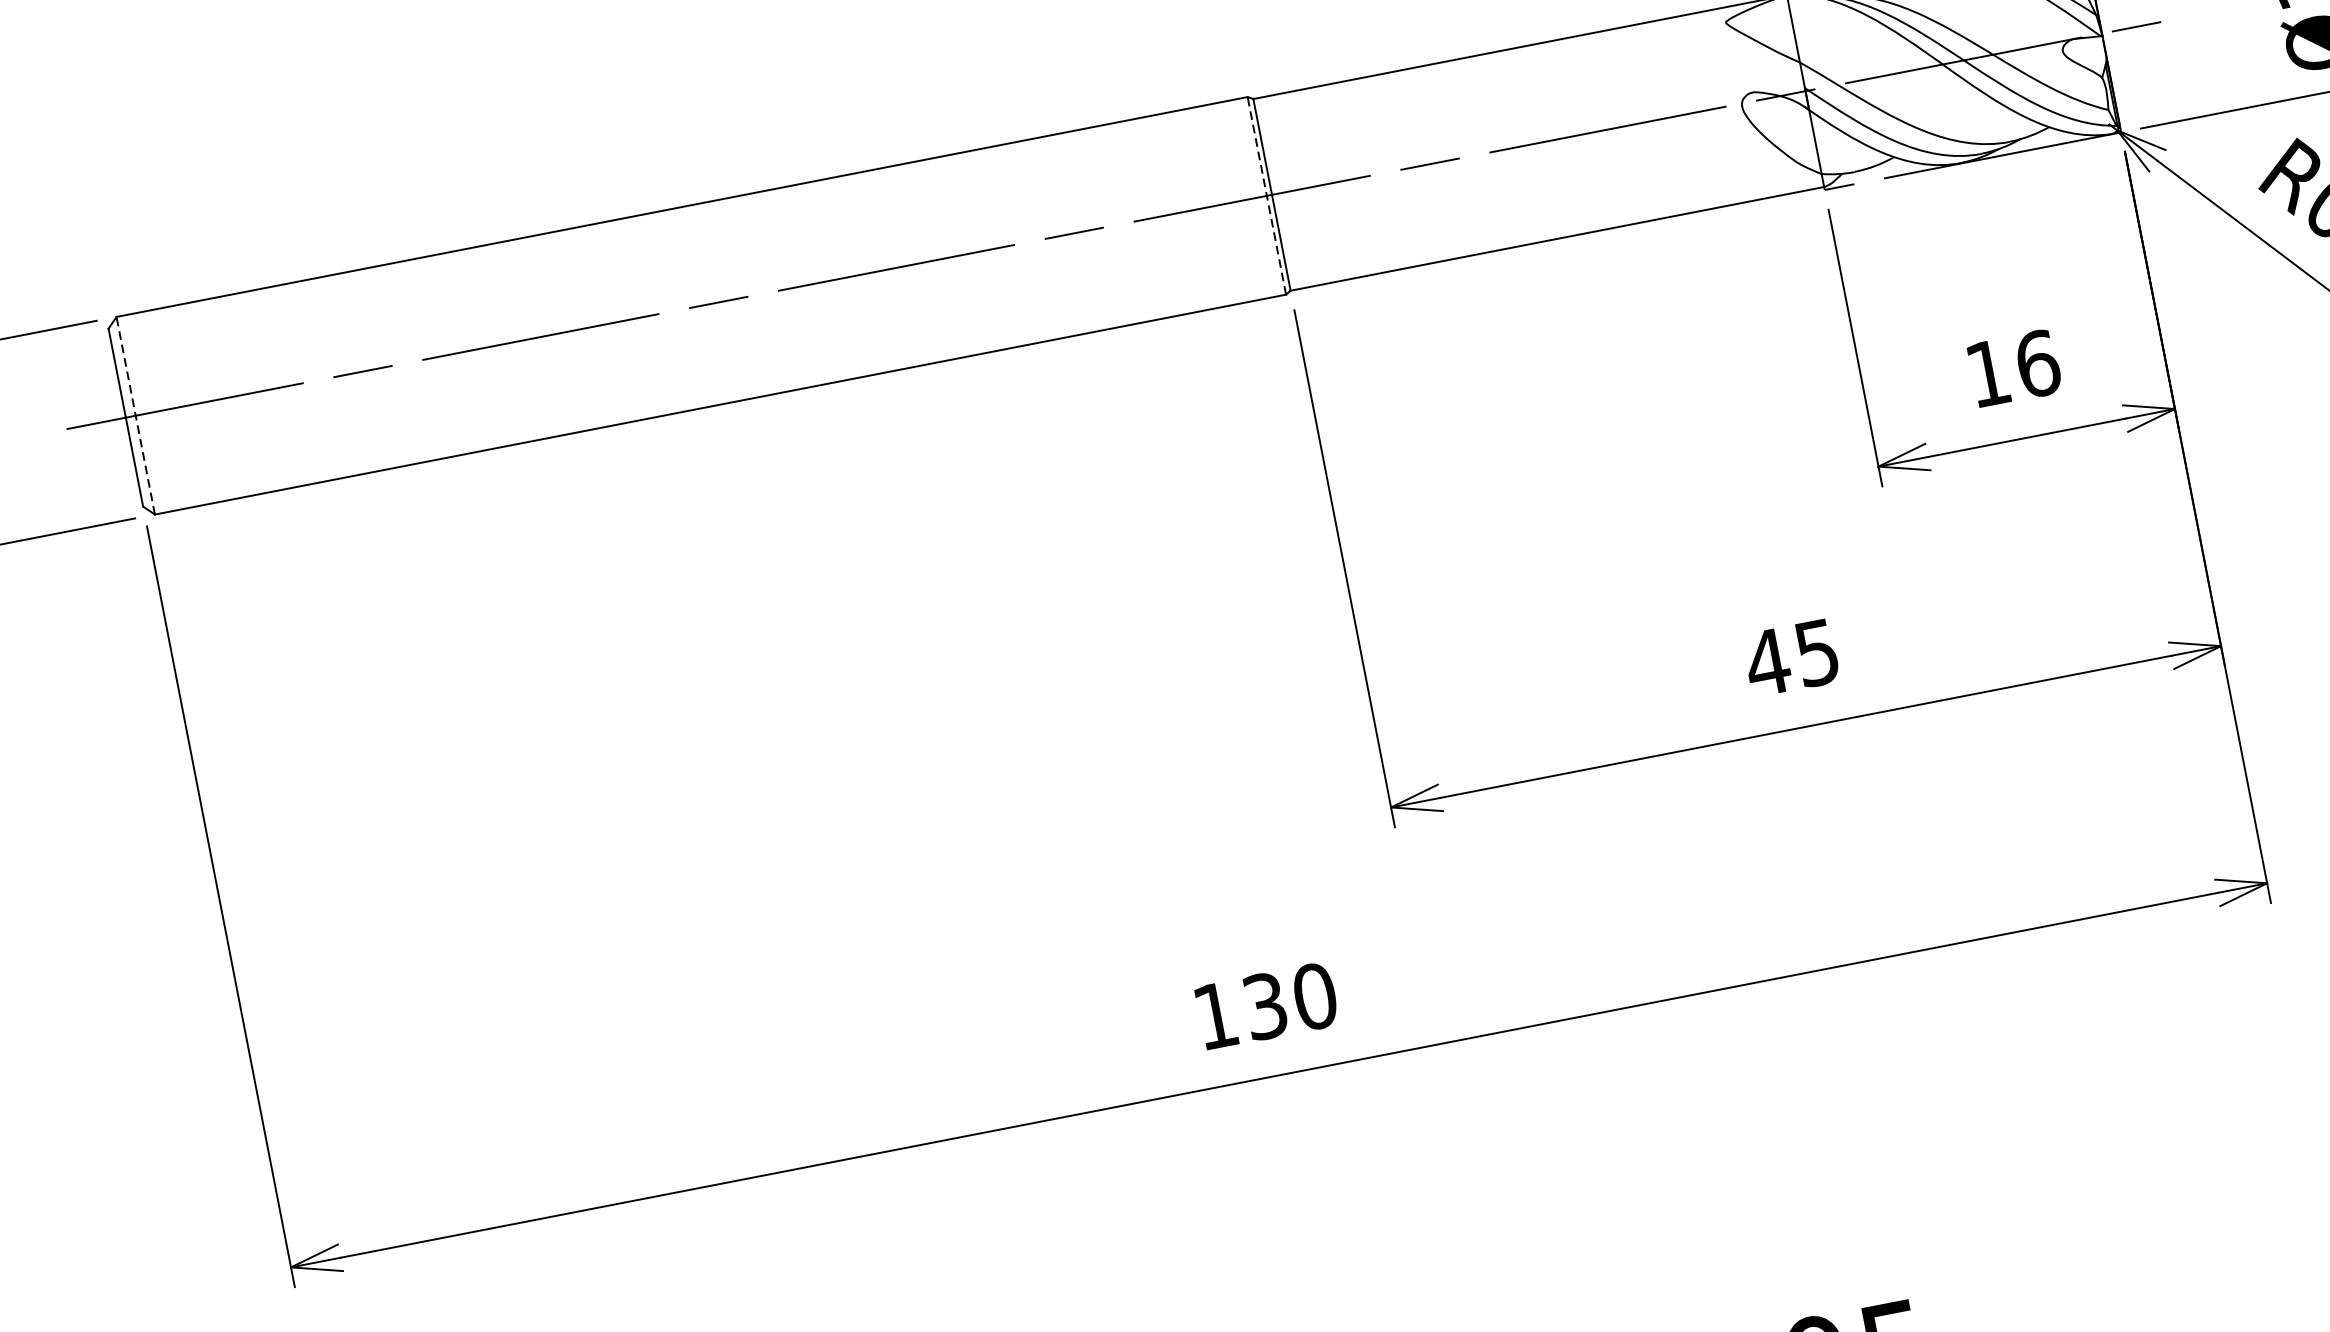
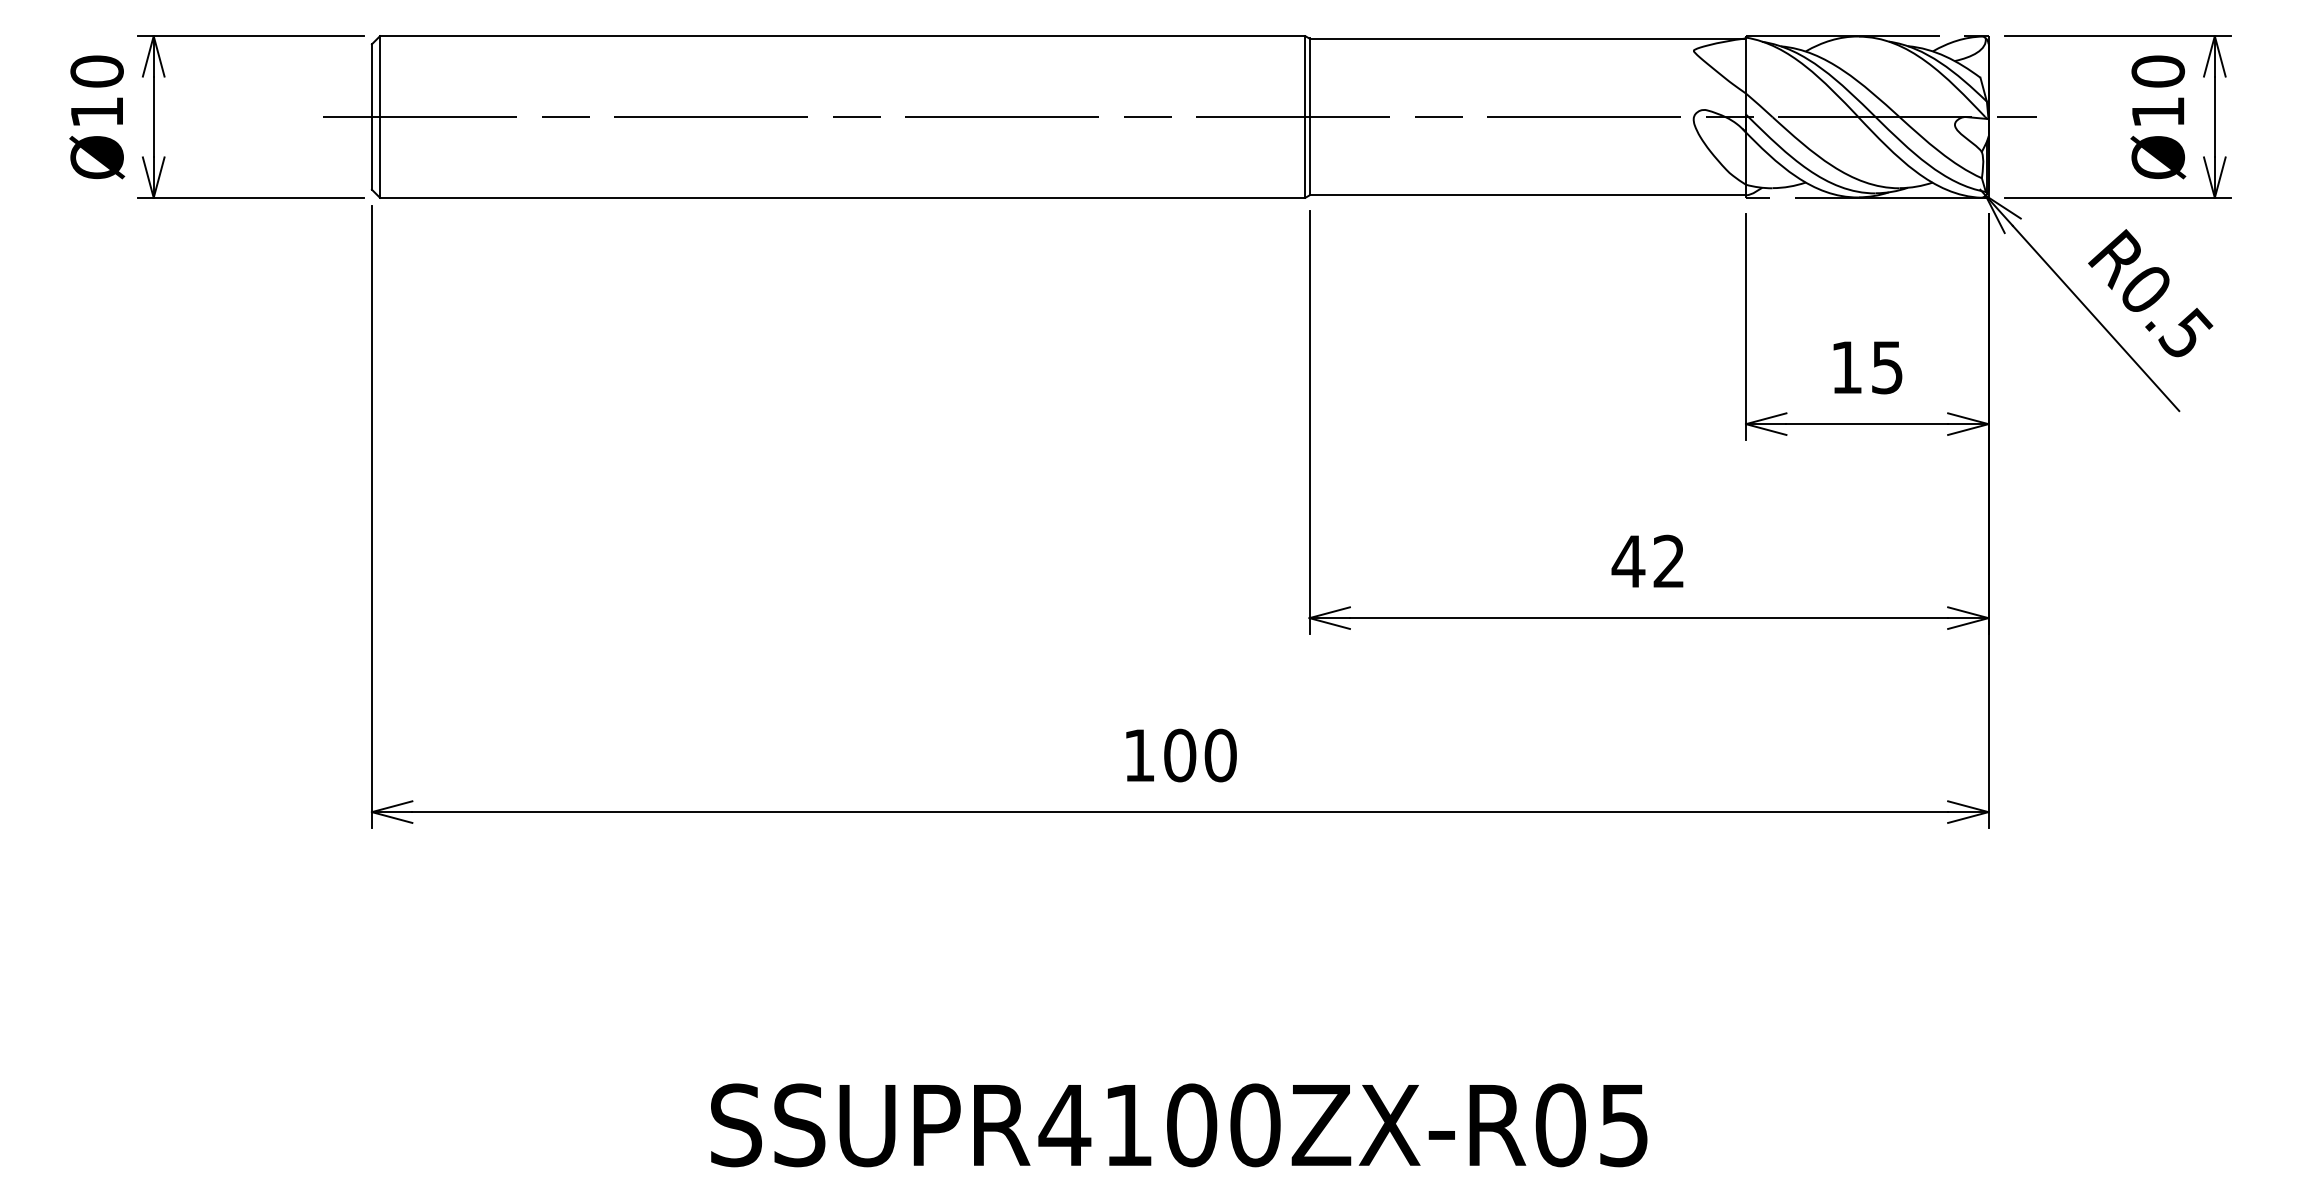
line: (1267, 196) -> (1305, 117), dashed -> solid
text: (2038, 363) -> (1887, 367), 16 -> 15
line: (136, 416) -> (380, 117), dashed -> solid
text: (1816, 652) -> (1668, 561), 45 -> 42
text: (1265, 1006) -> (1180, 755), 130 -> 100

